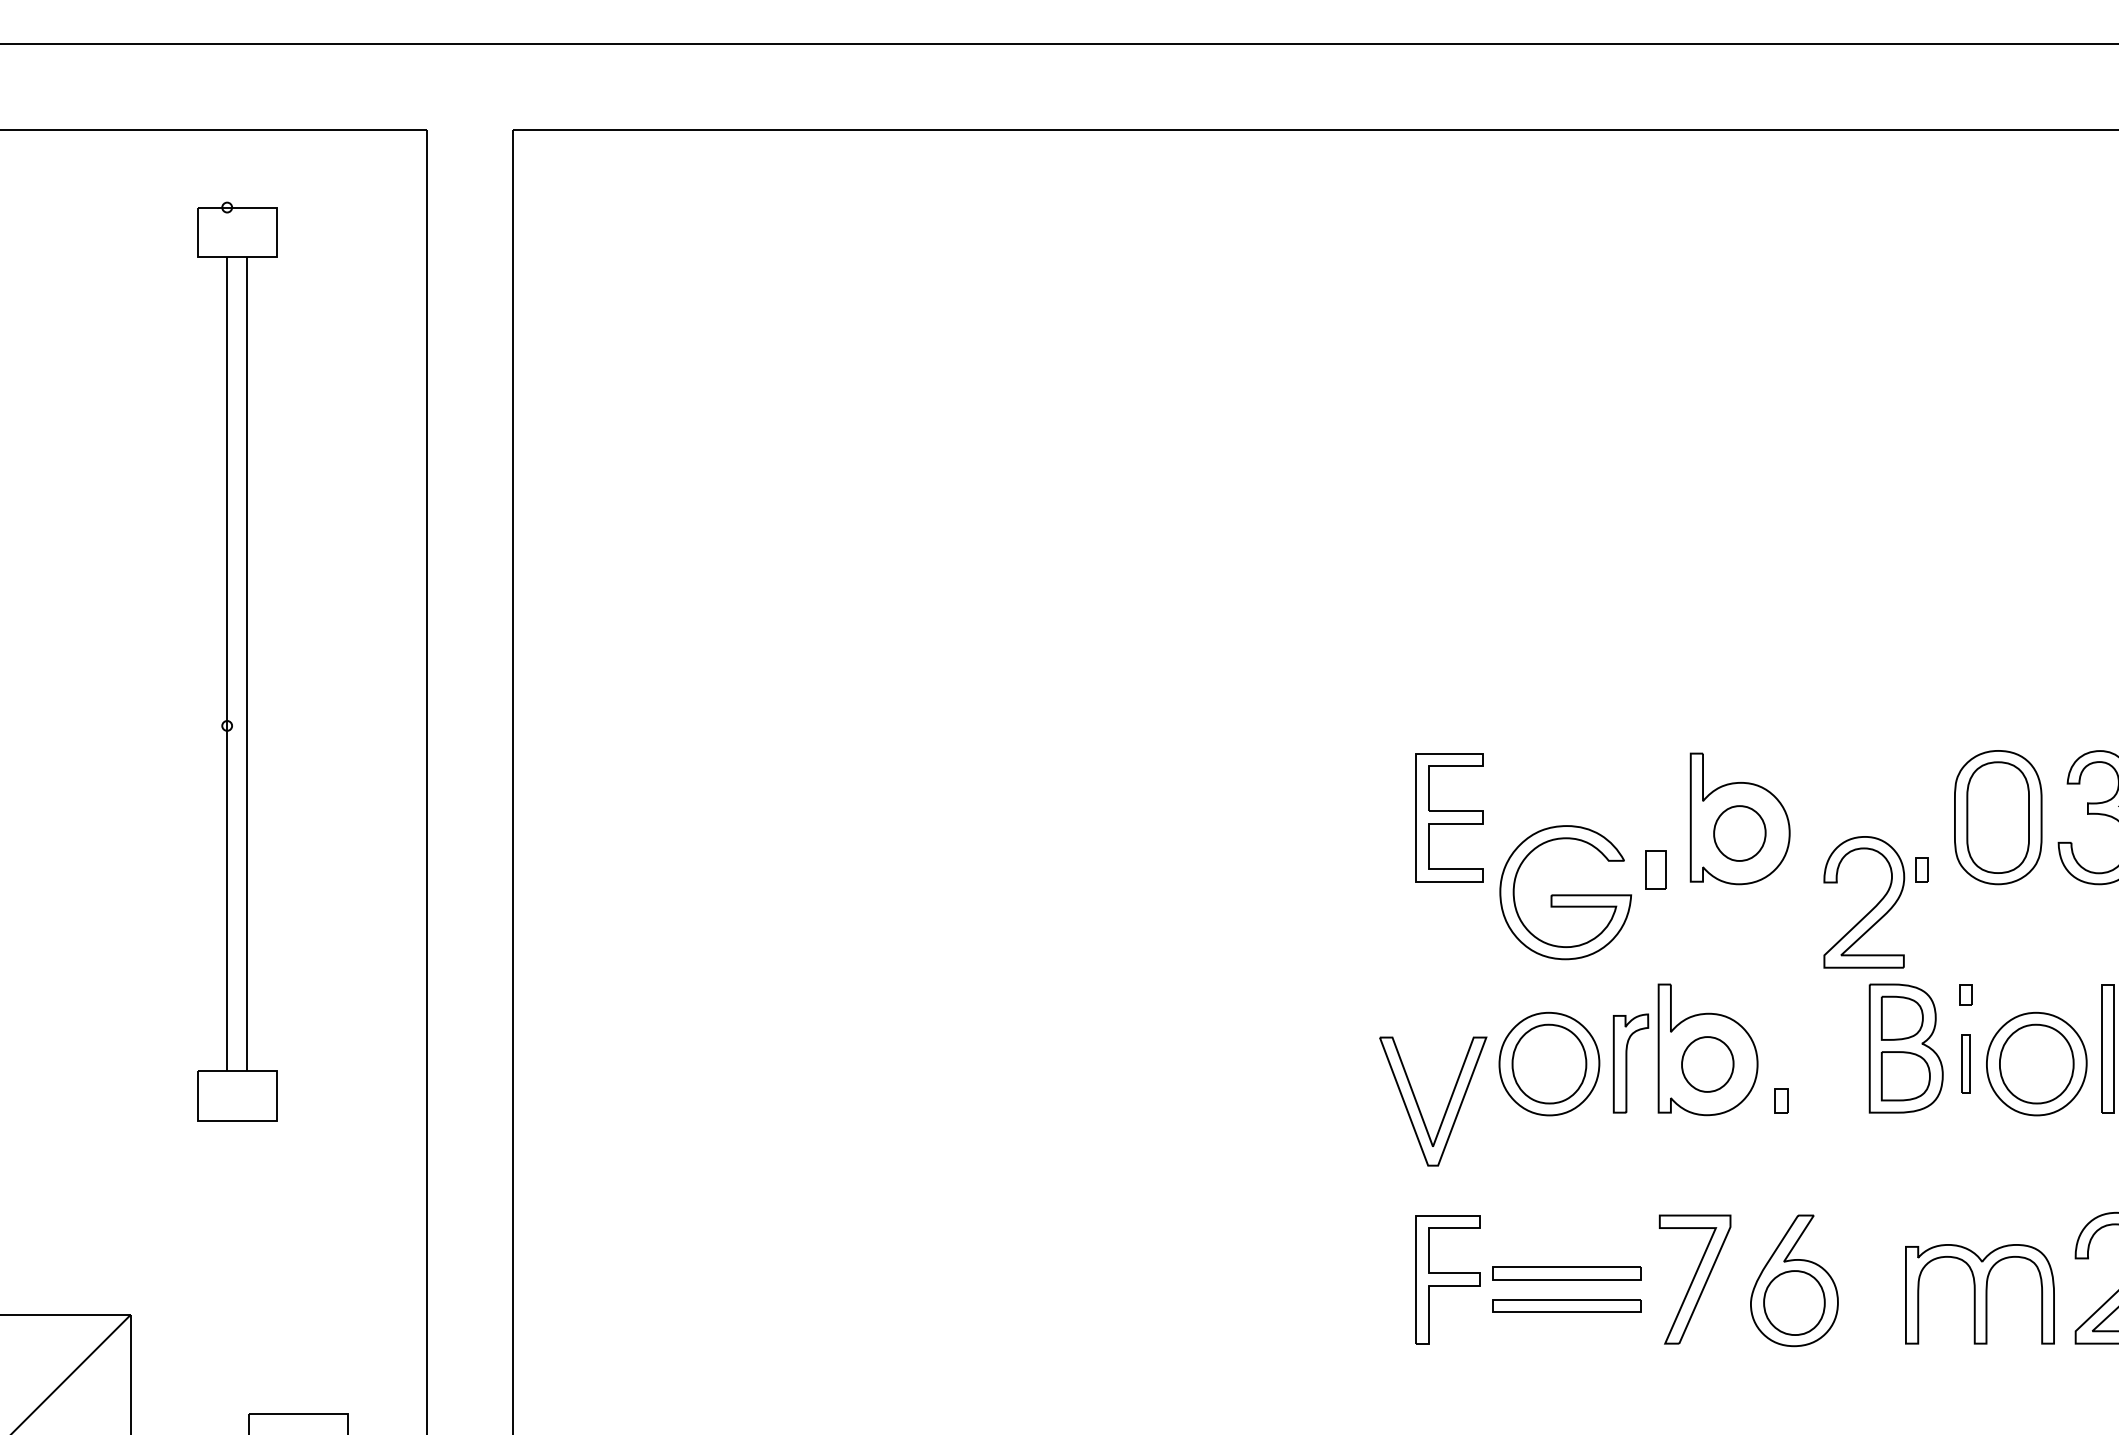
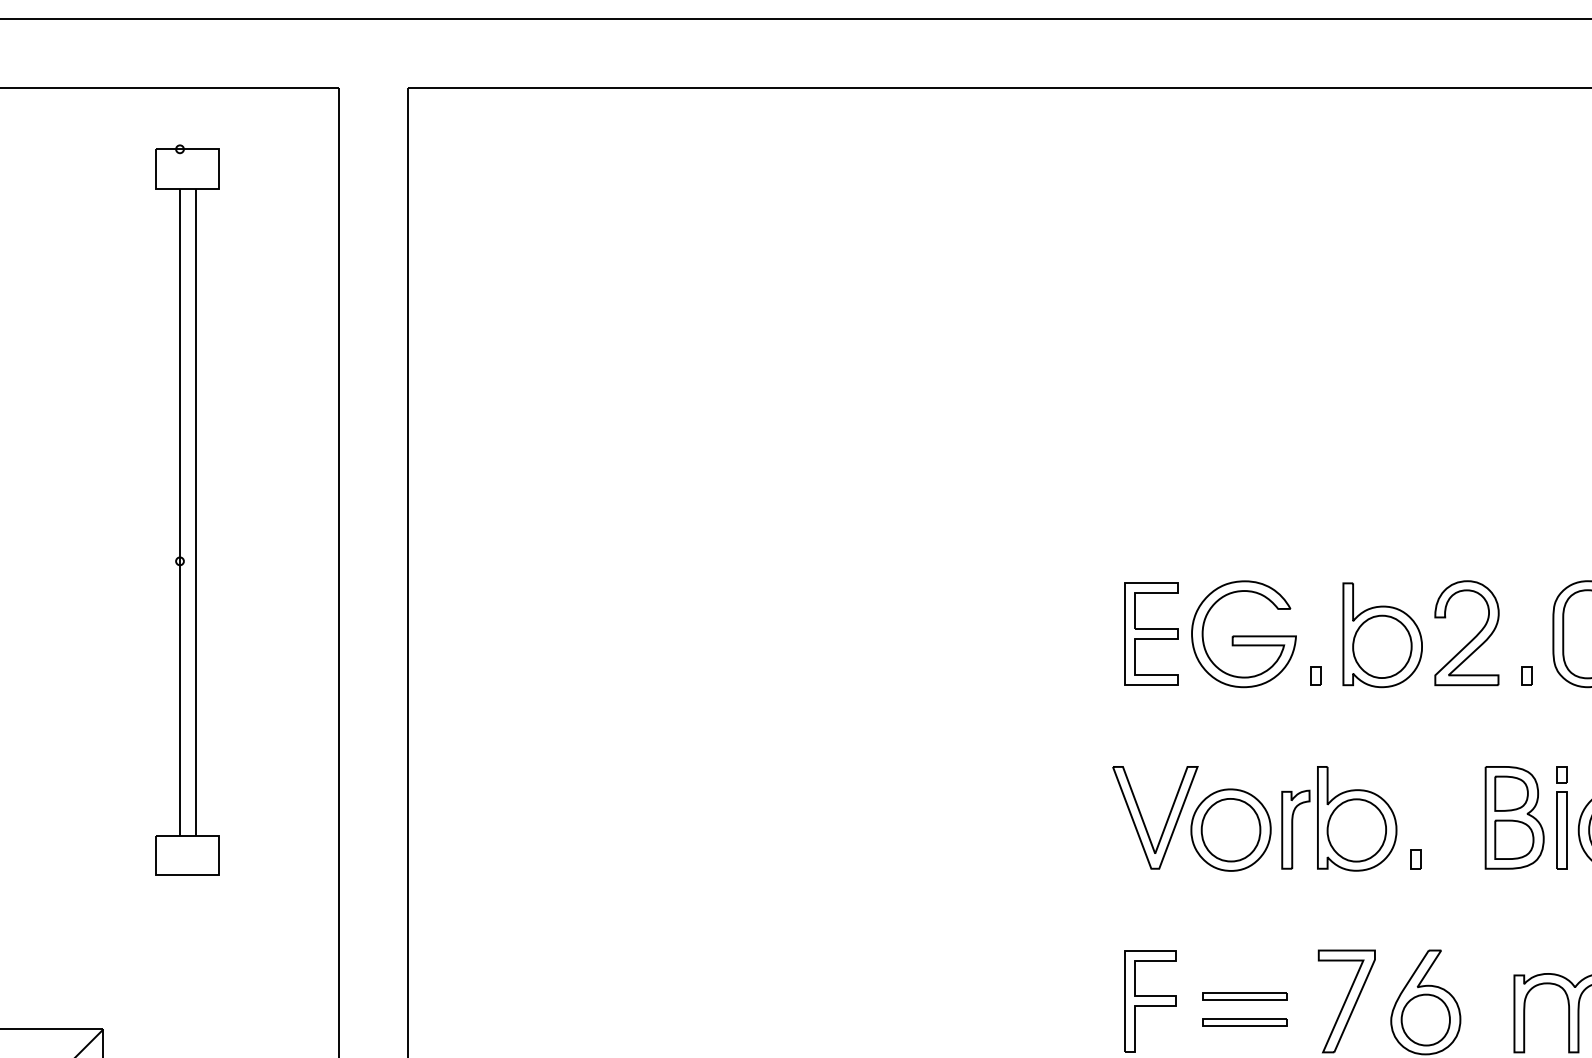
part: (1739, 833) -> (1382, 646), size x1.43
part: (1655, 869) -> (1315, 675), size x0.62
part: (1565, 892) -> (1243, 634), moved
part: (1871, 909) -> (1472, 638), moved
part: (1707, 1064) -> (1356, 830), size x1.43
part: (1965, 1064) -> (1561, 830), size x1.67
part: (1447, 1104) -> (1166, 820), moved
part: (1566, 1273) -> (1244, 996), size x0.71
part: (1566, 1306) -> (1244, 1022), size x0.71

